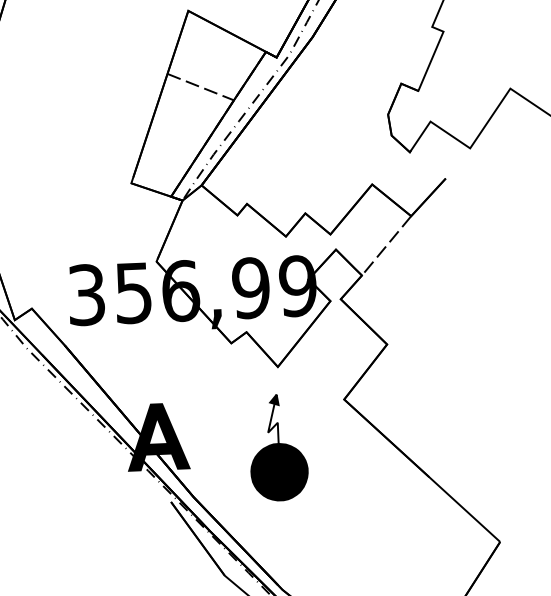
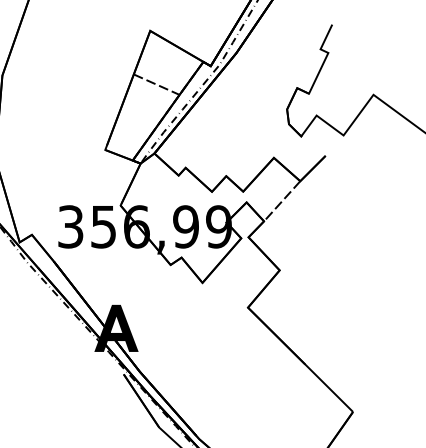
part: (278, 447) -> (200, 339), removed

